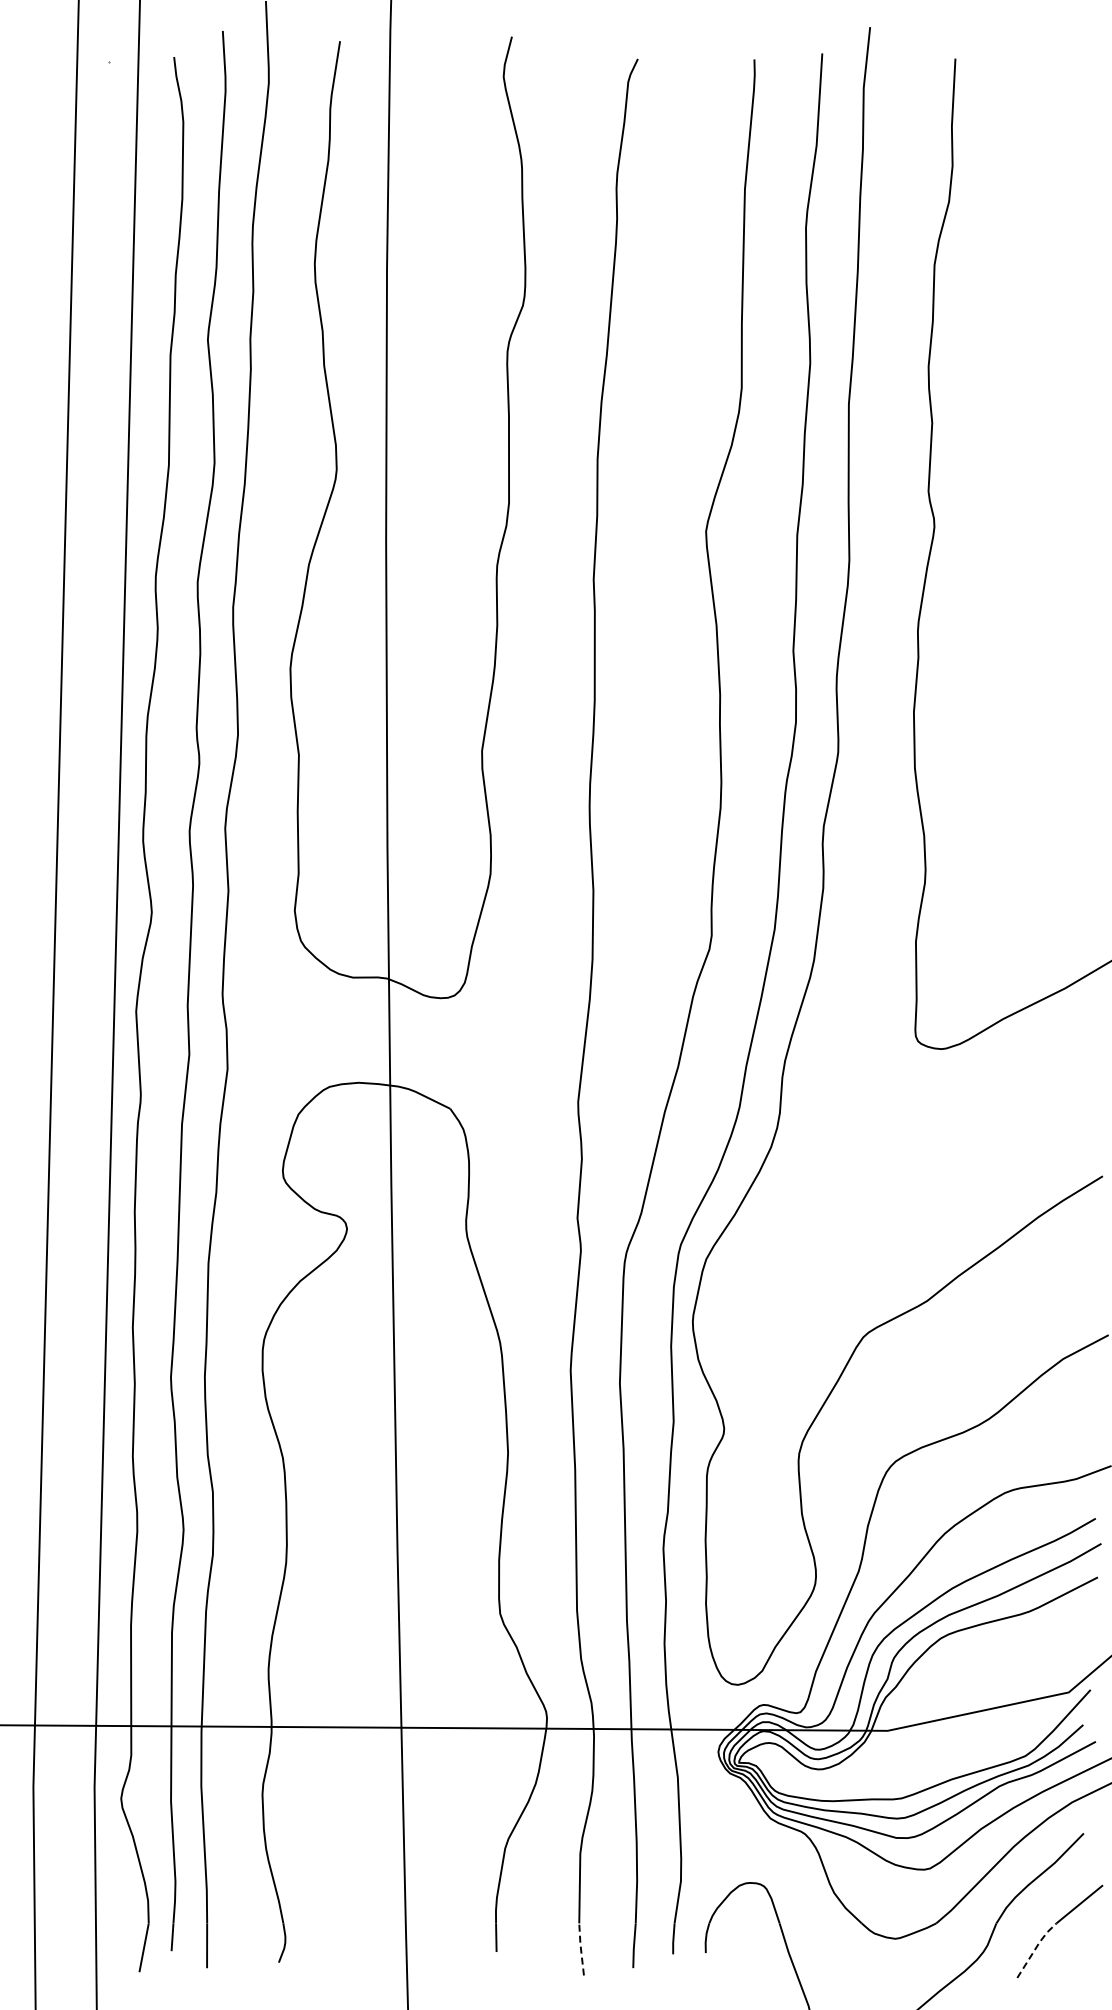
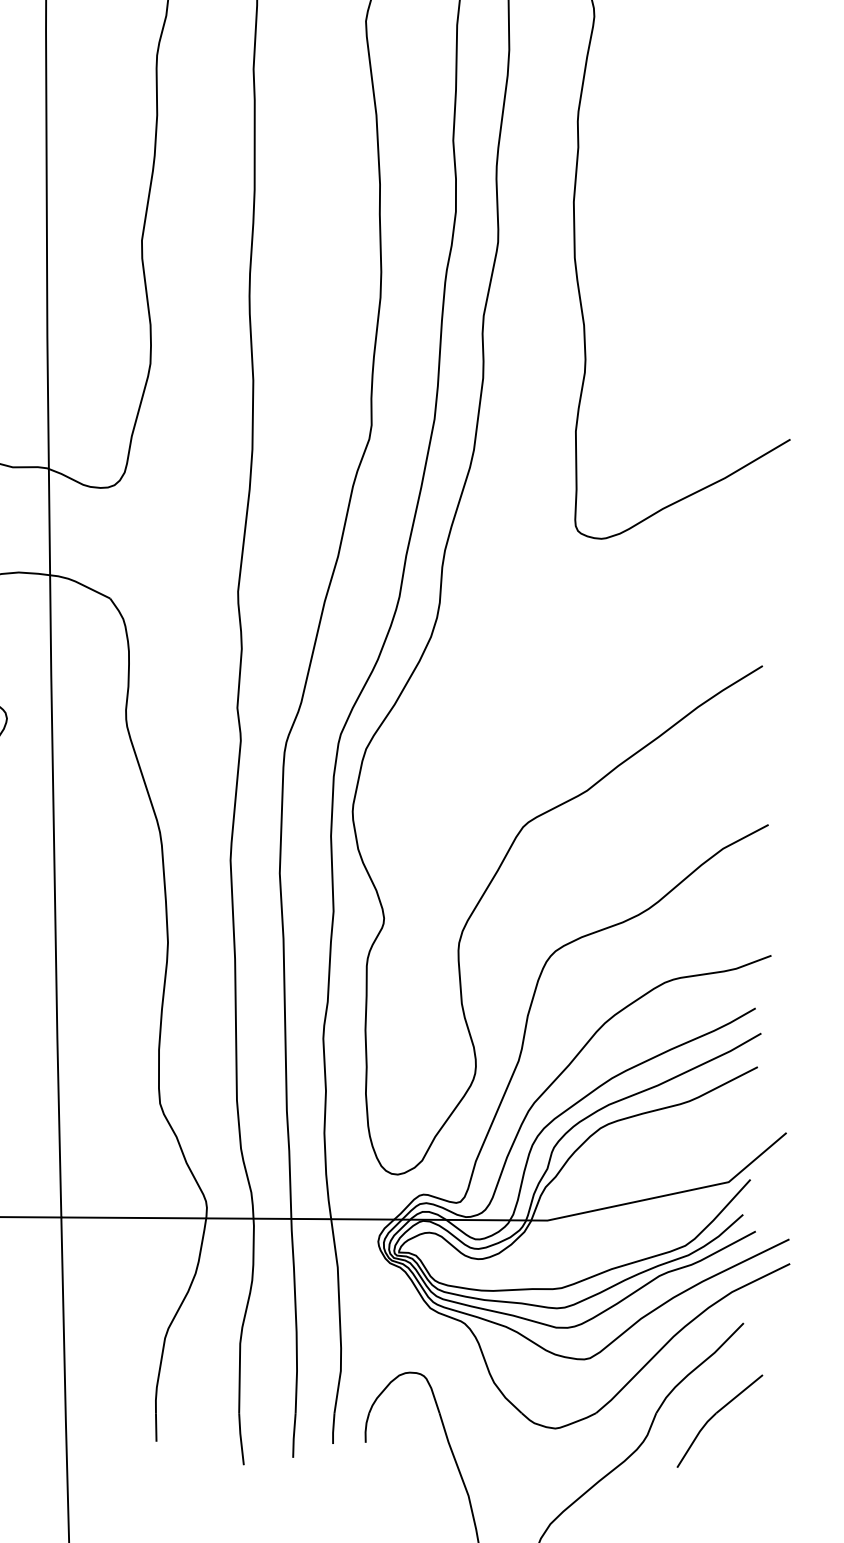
line: (1036, 1947) -> (696, 1437), dashed -> solid
line: (580, 1948) -> (240, 1438), dashed -> solid

